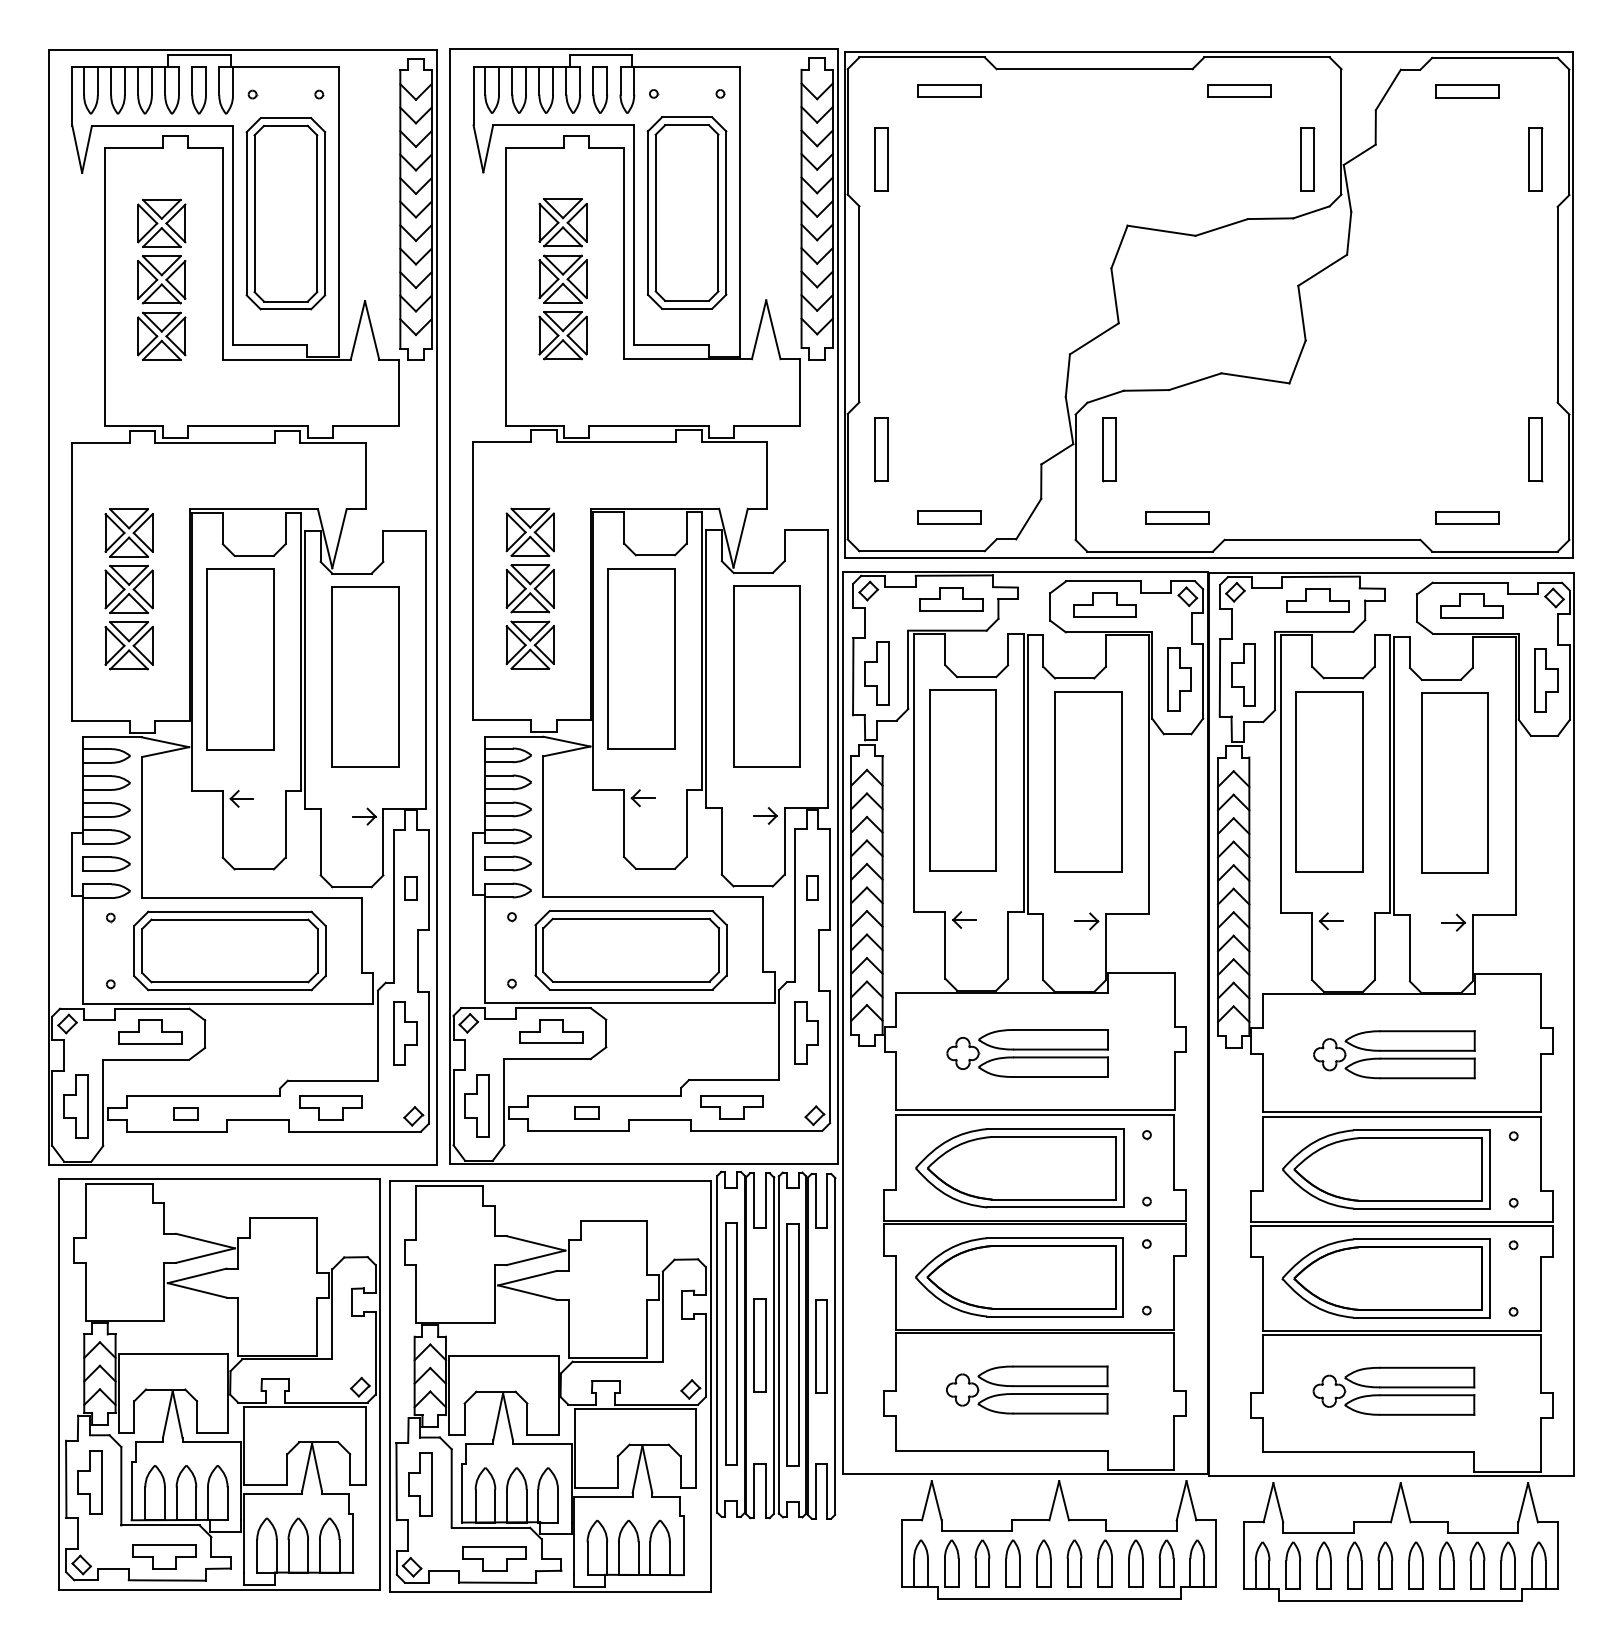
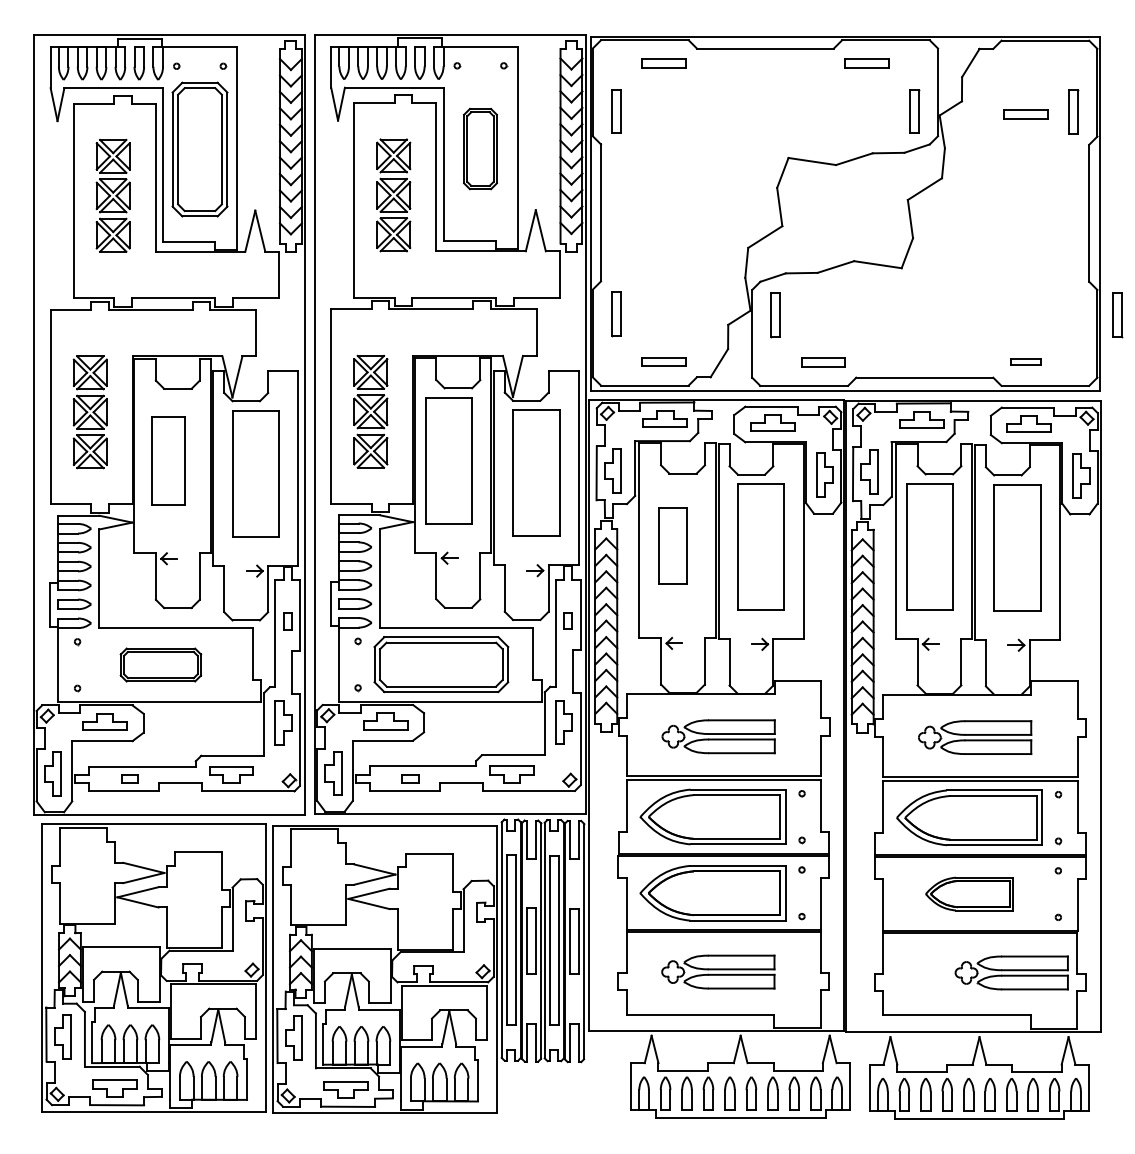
part: (1466, 92) -> (1025, 114), moved
part: (687, 212) -> (480, 148), size x0.6
part: (1535, 451) -> (1117, 315), moved
part: (1466, 518) -> (1025, 362), size x0.7
part: (240, 658) -> (168, 460), size x0.7
part: (963, 779) -> (673, 545), size x0.6
part: (229, 950) -> (160, 664), size x0.6
part: (1386, 1277) -> (969, 893), size x0.6
part: (1393, 1390) -> (1011, 972), moved

